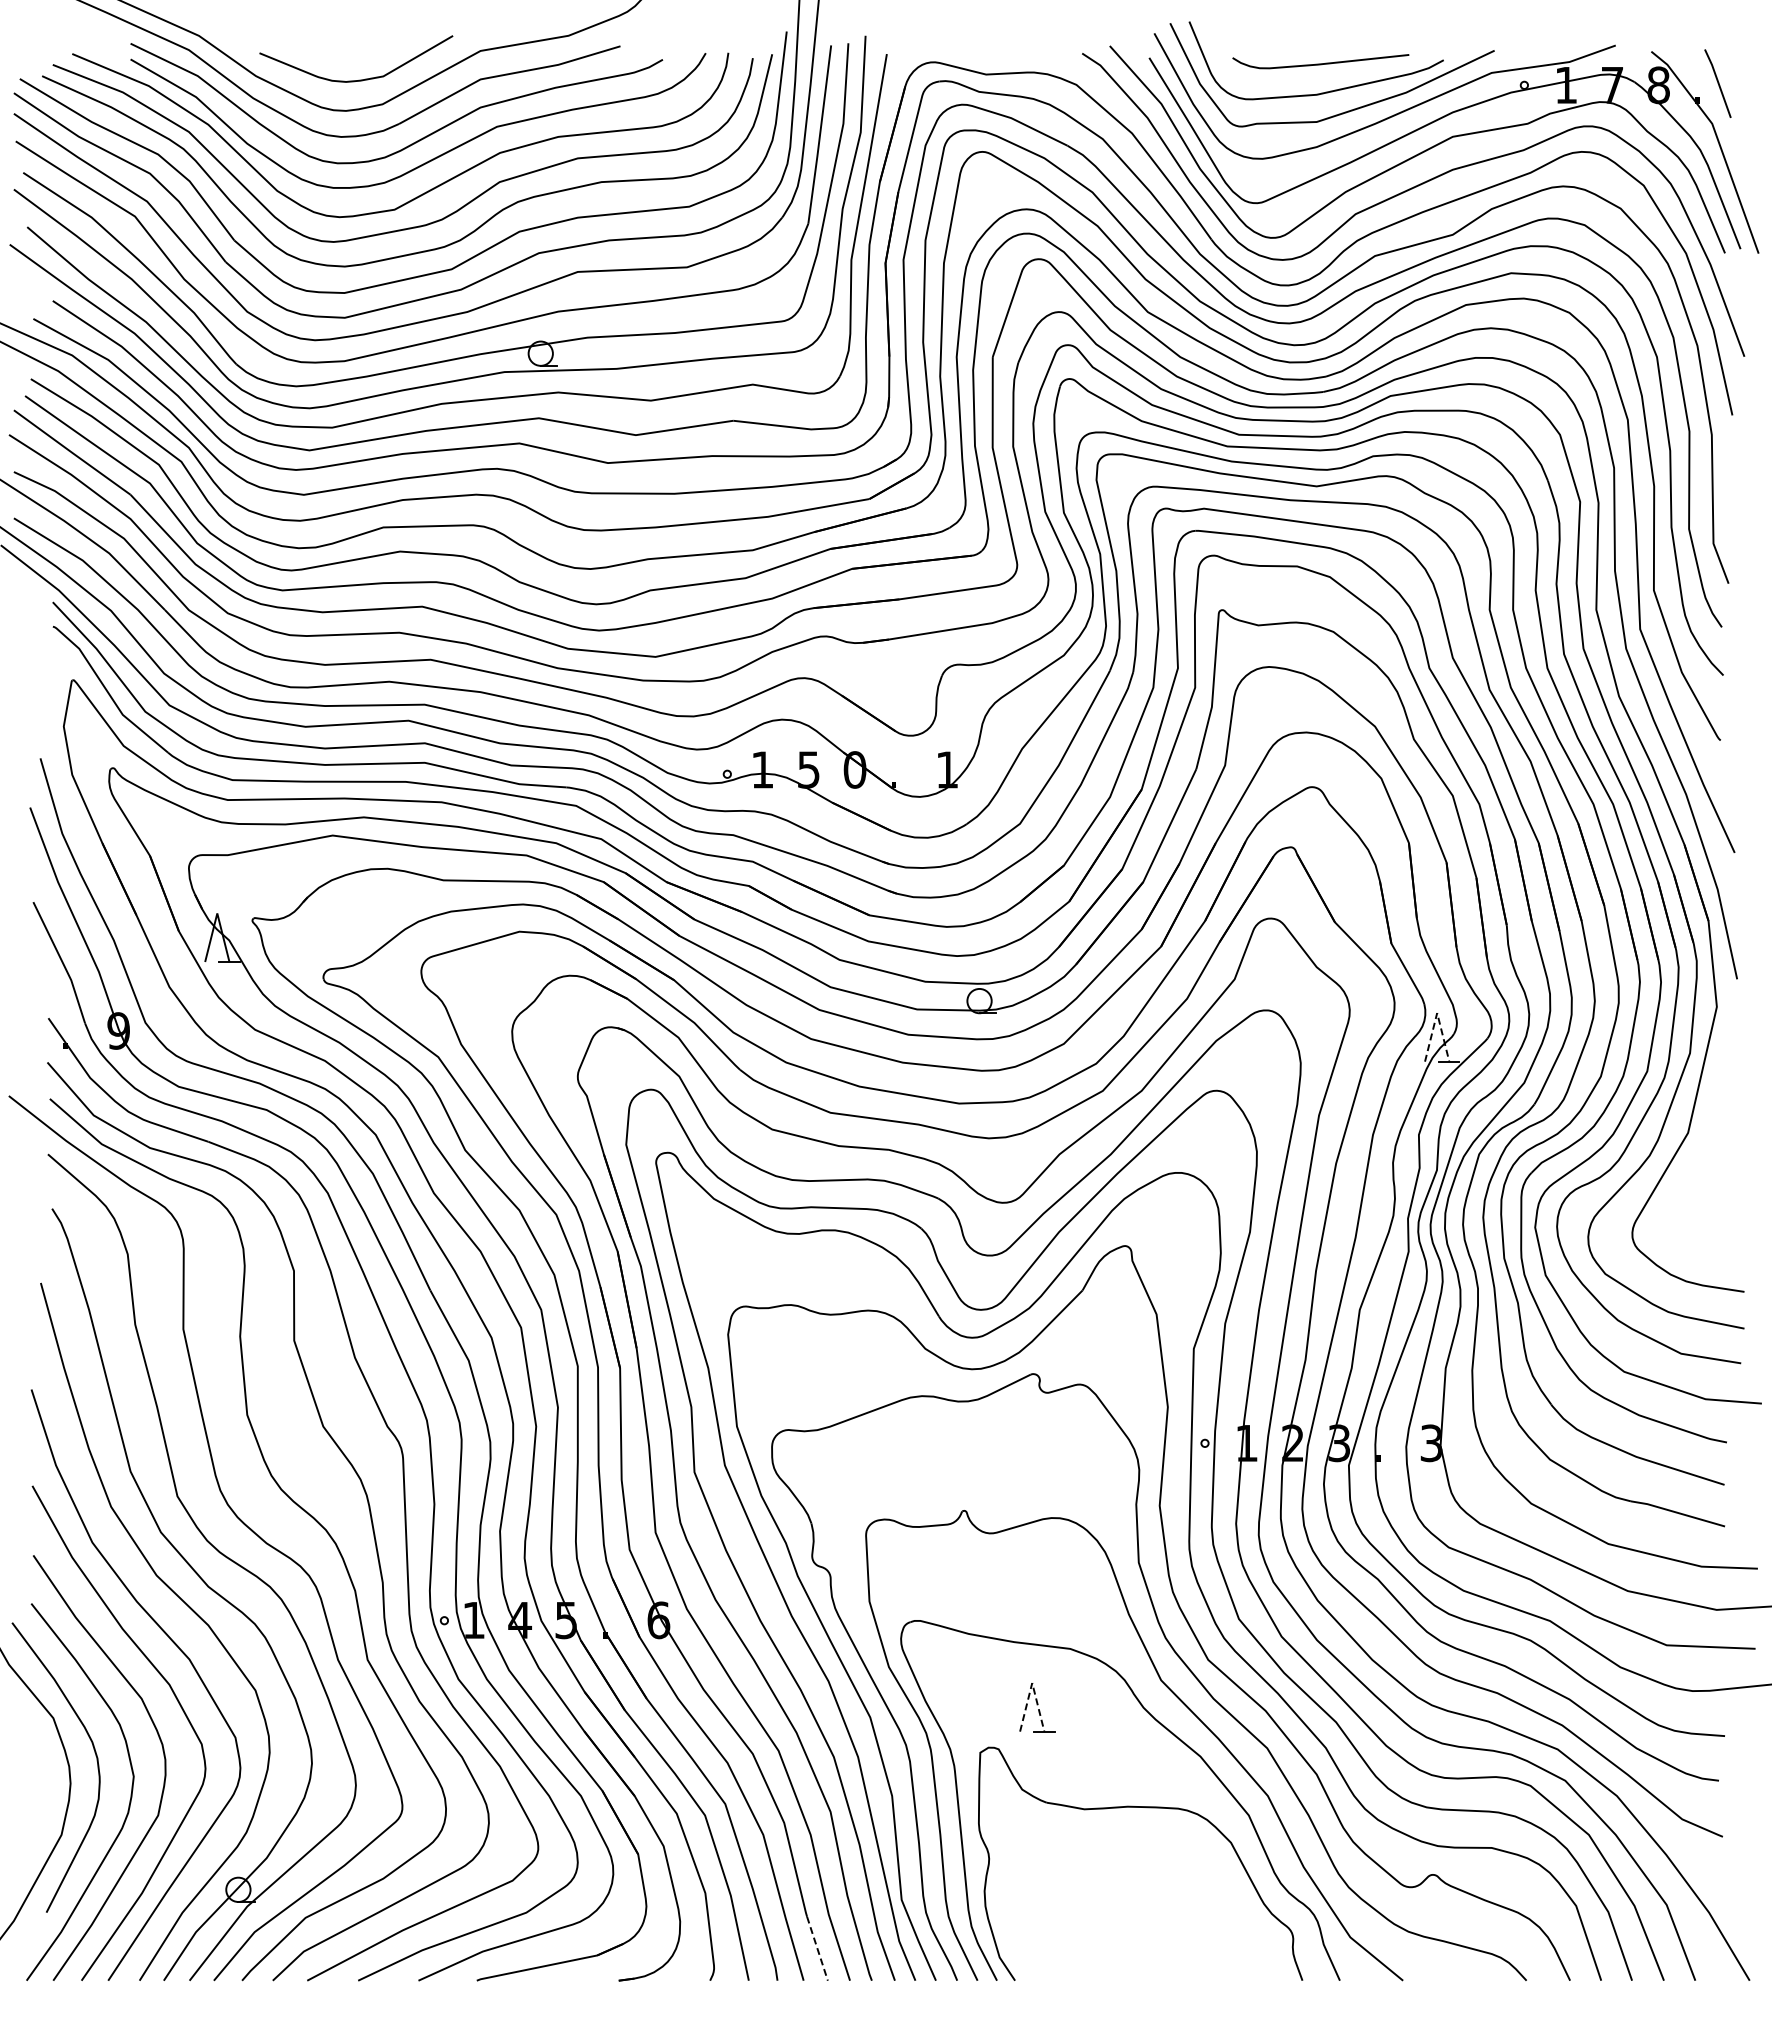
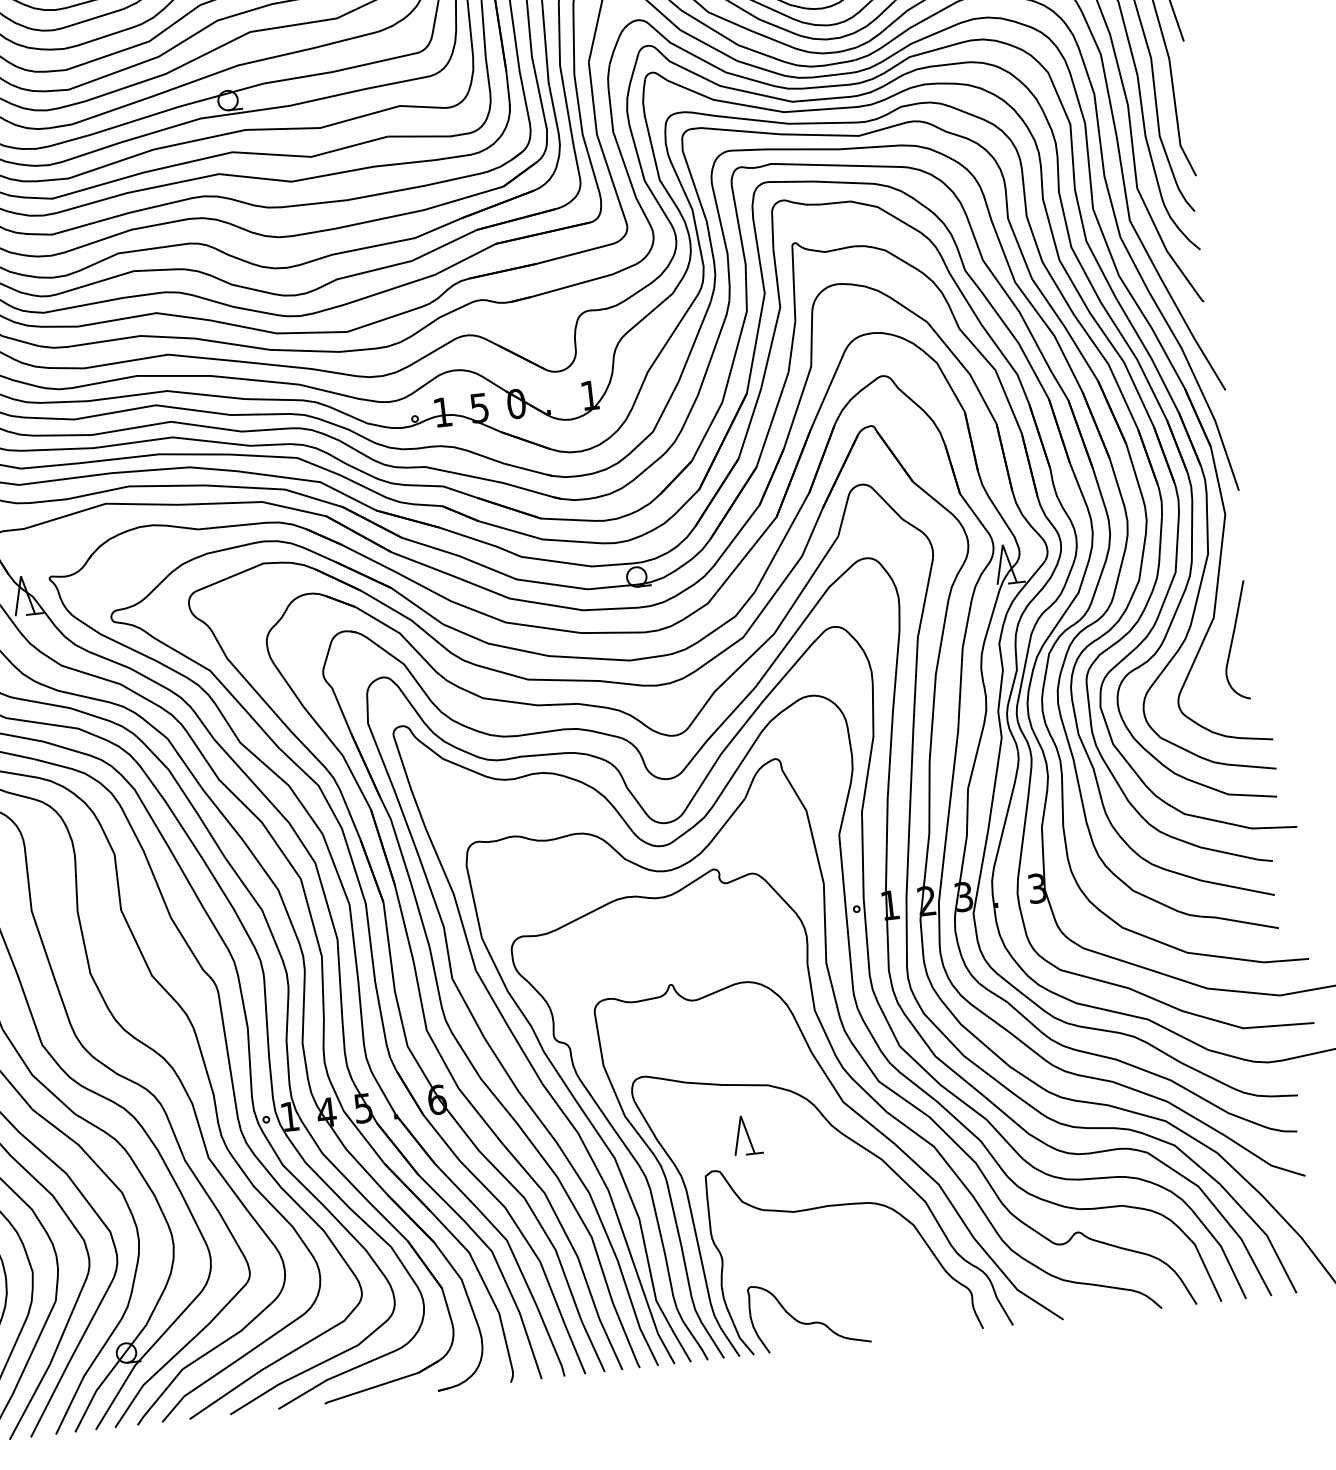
line: (1437, 1013) -> (1003, 545), dashed -> solid
curve: (1708, 1164) -> (1232, 641), added
line: (1032, 1683) -> (740, 1116), dashed -> solid
line: (817, 1948) -> (593, 1347), dashed -> solid
curve: (1090, 1948) -> (811, 1322), added

